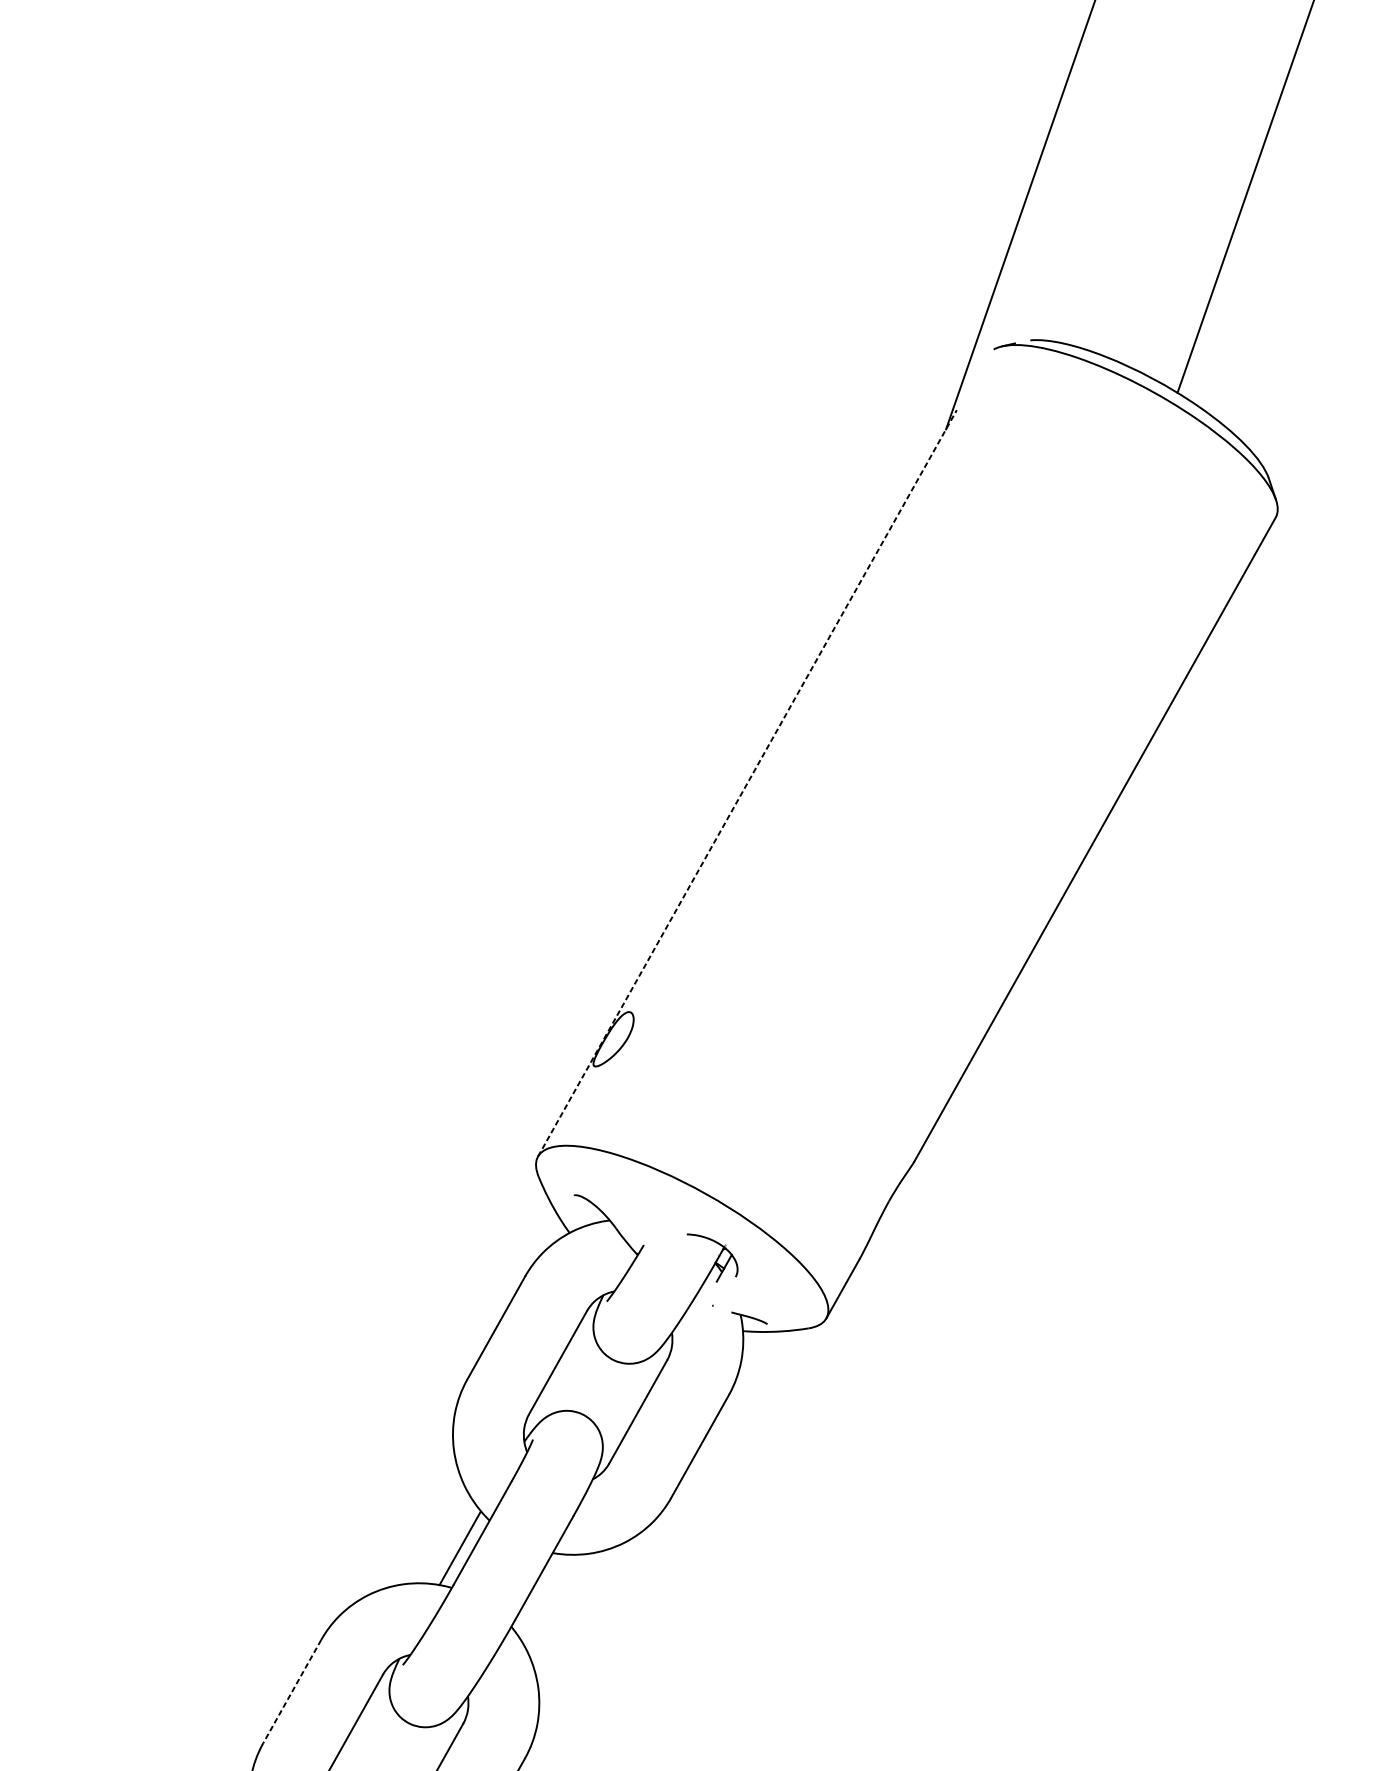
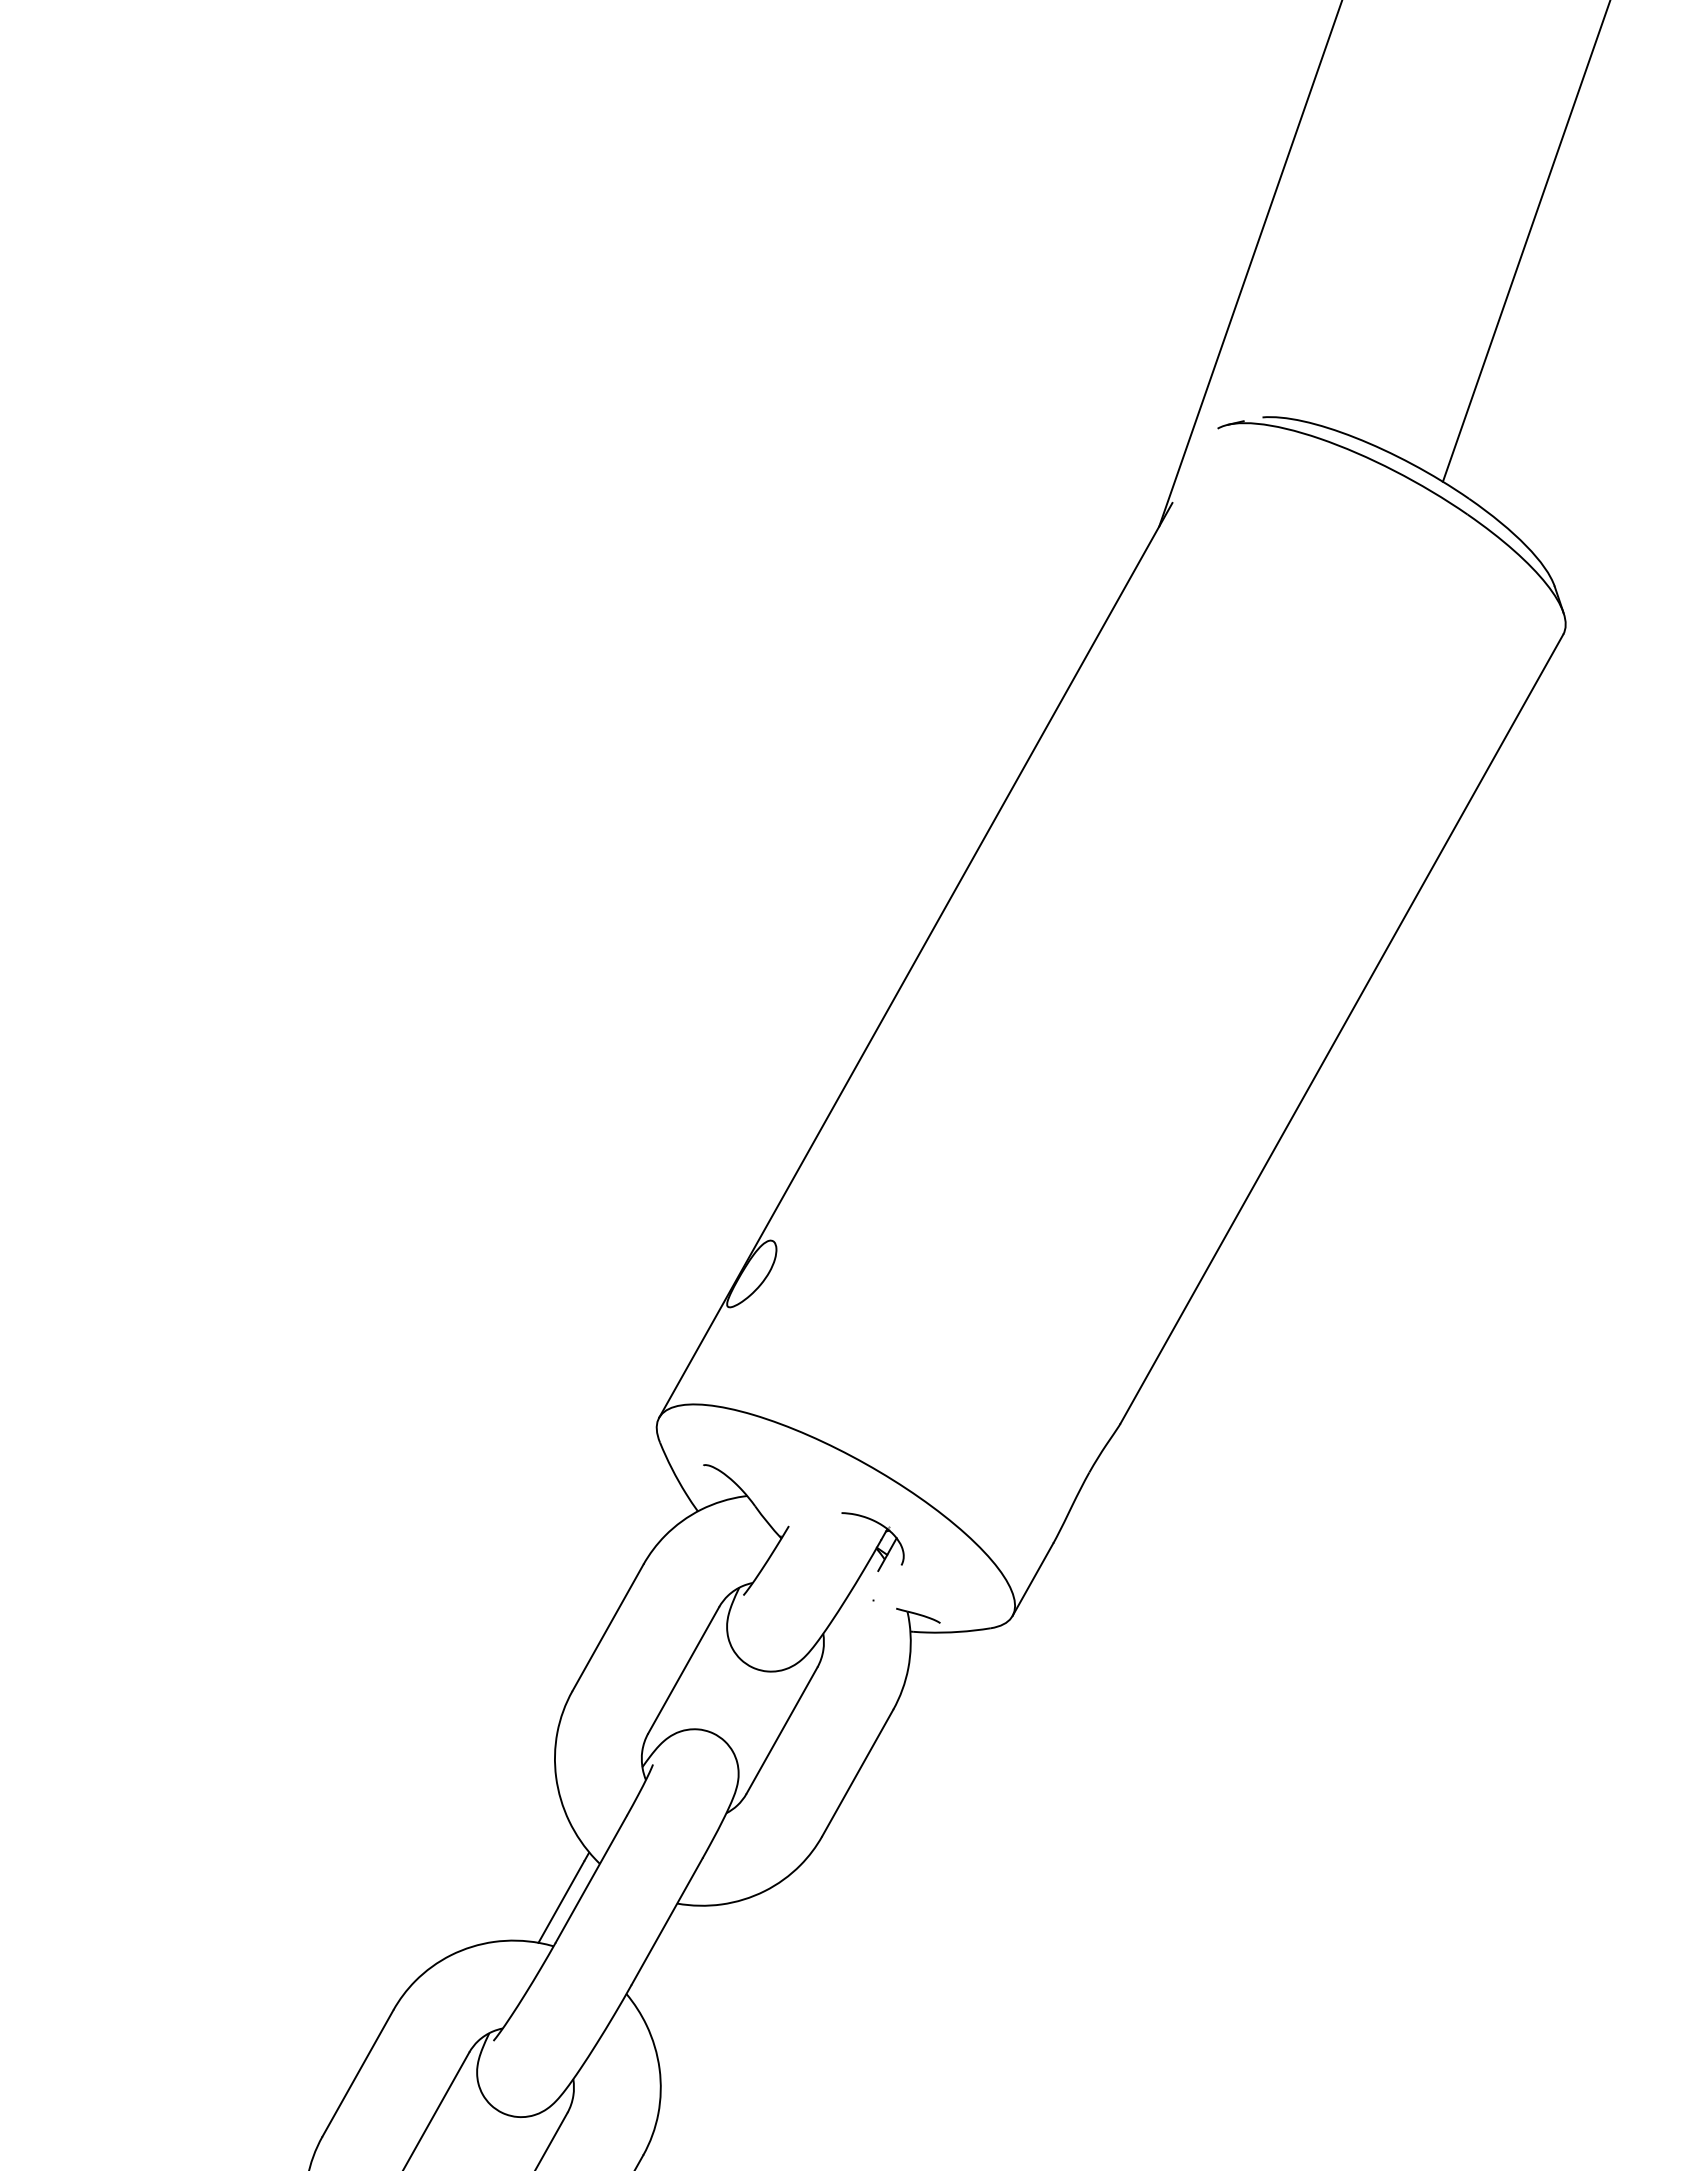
line: (747, 782) -> (916, 959), dashed -> solid
line: (291, 1691) -> (357, 2073), dashed -> solid

